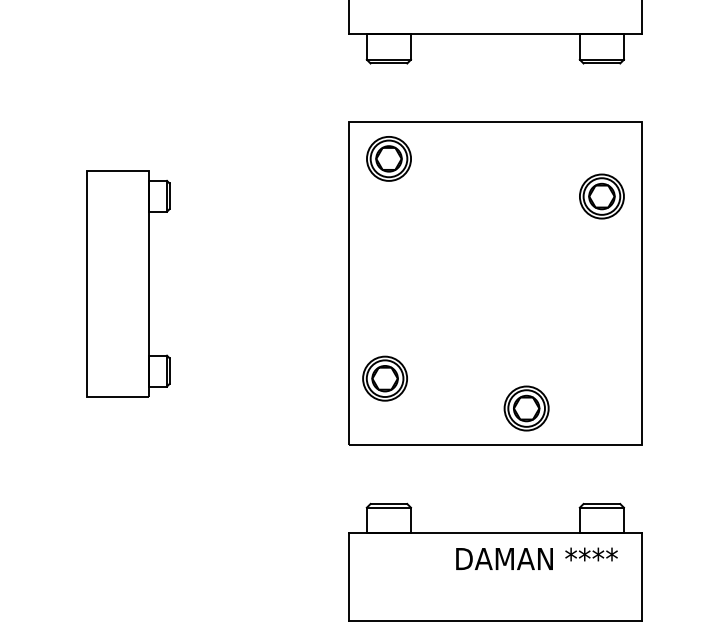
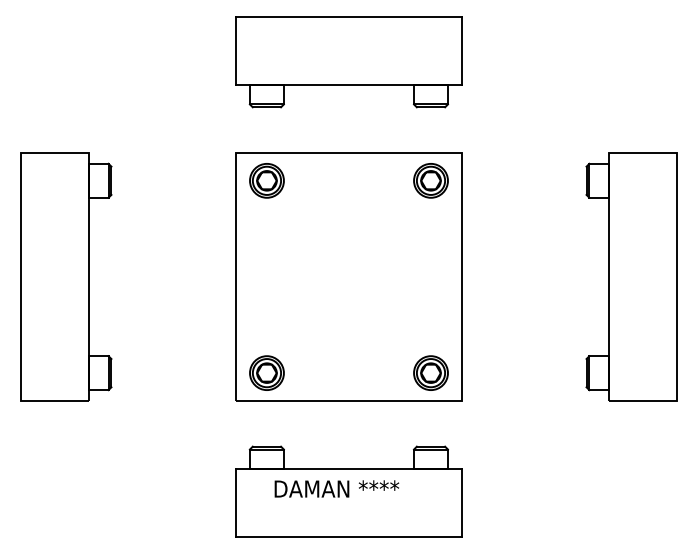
part: (601, 196) -> (430, 180), moved
part: (128, 283) -> (66, 276), size x1.43
part: (384, 377) -> (266, 372), moved
part: (525, 407) -> (430, 372), moved
text: (536, 558) -> (336, 488), moved

